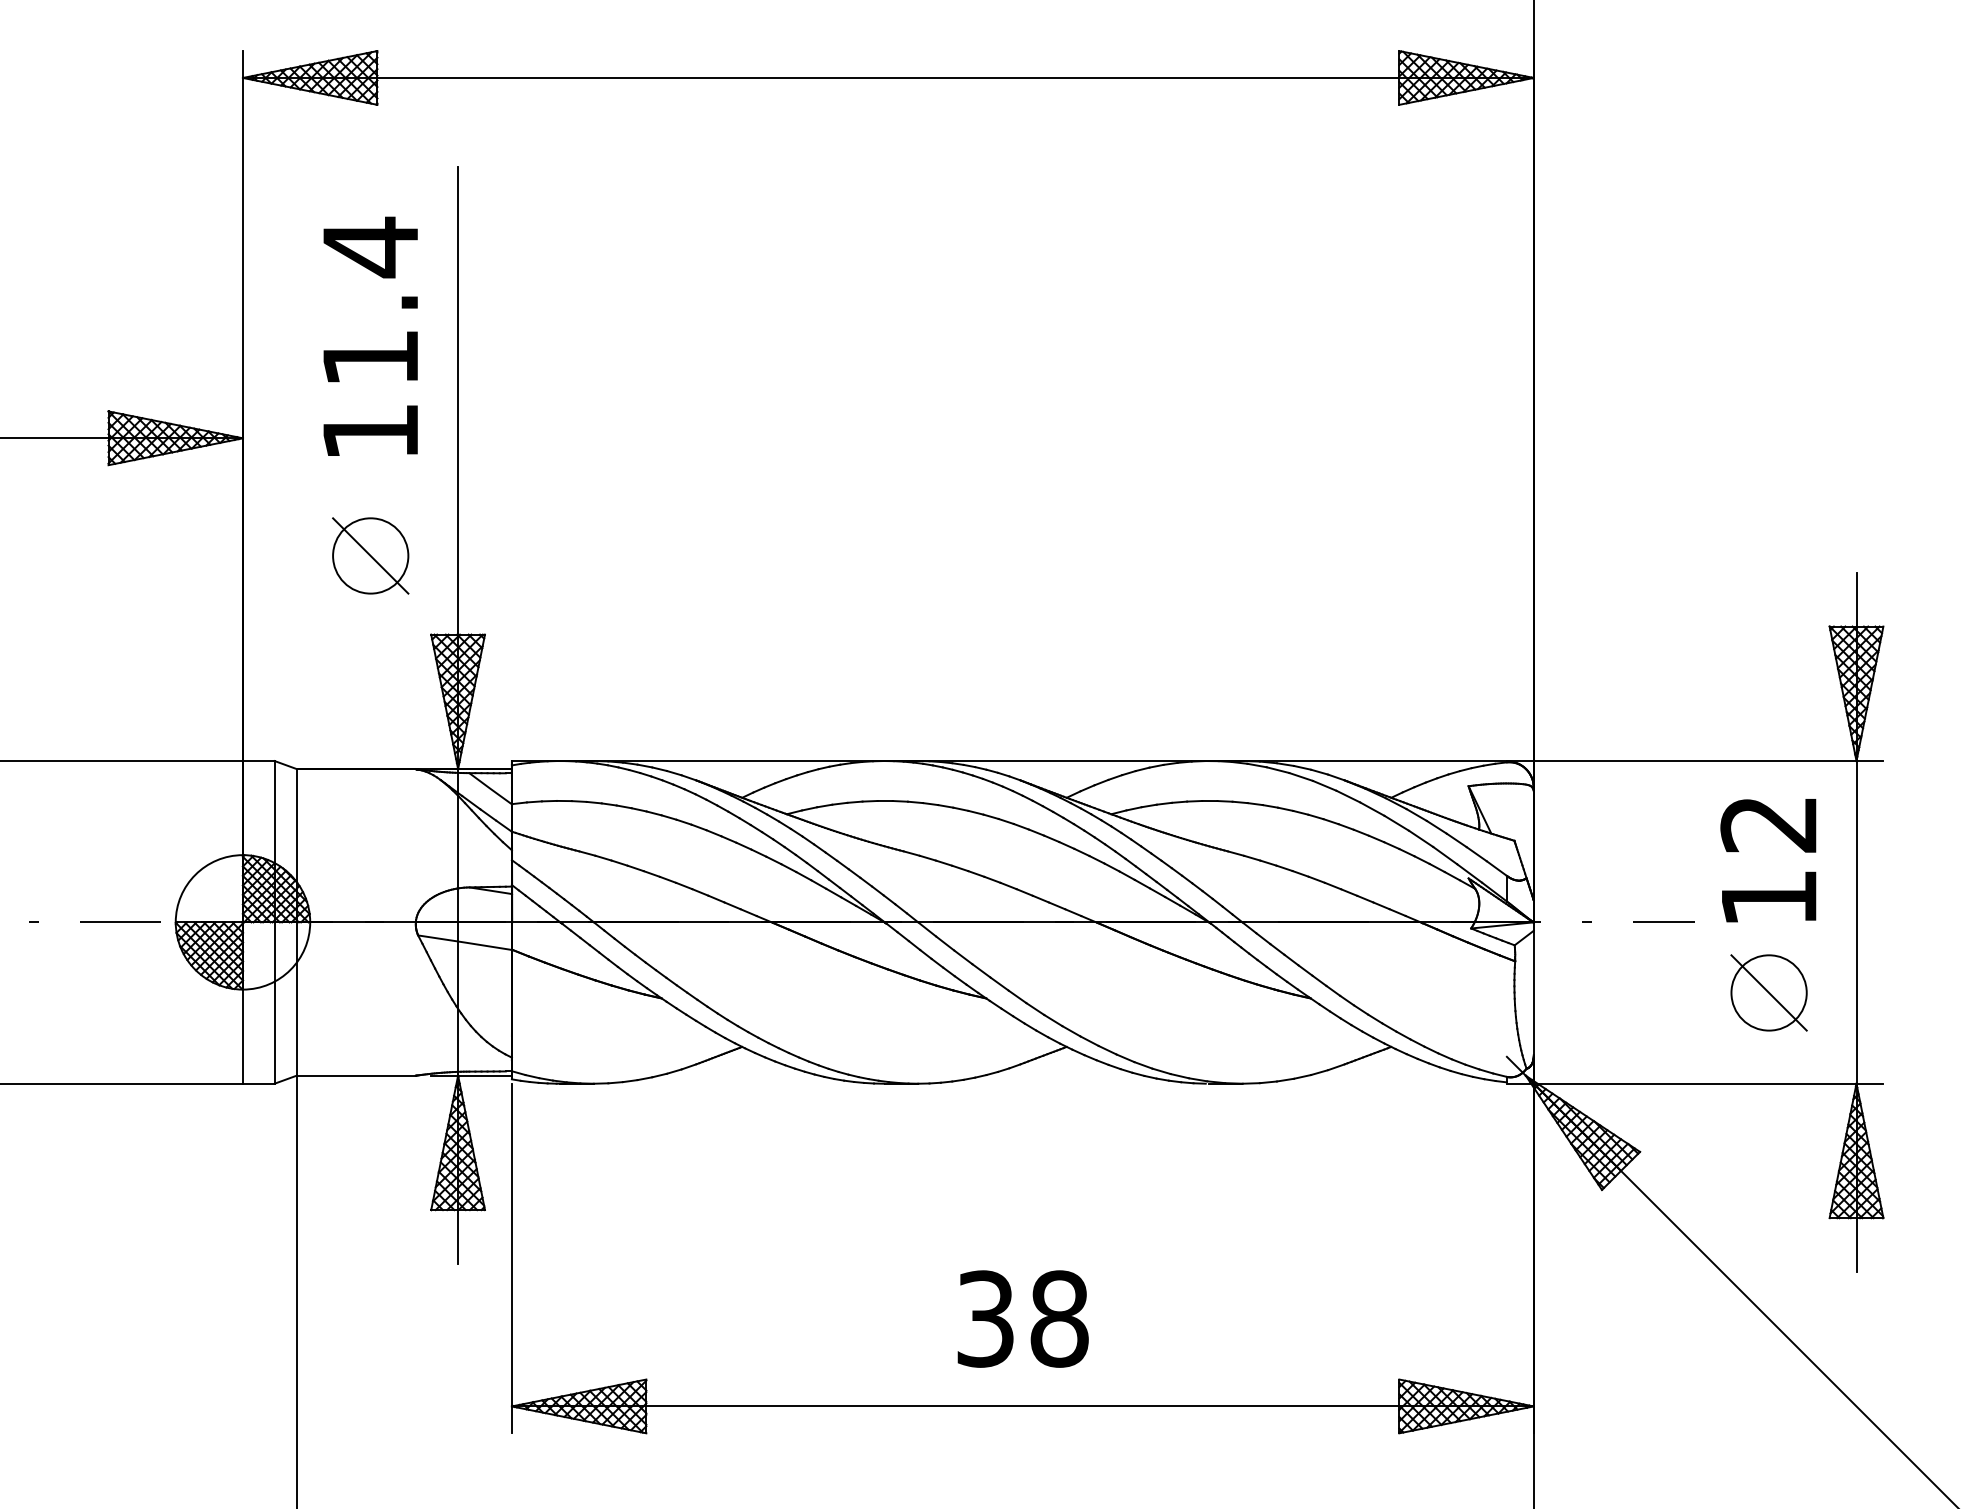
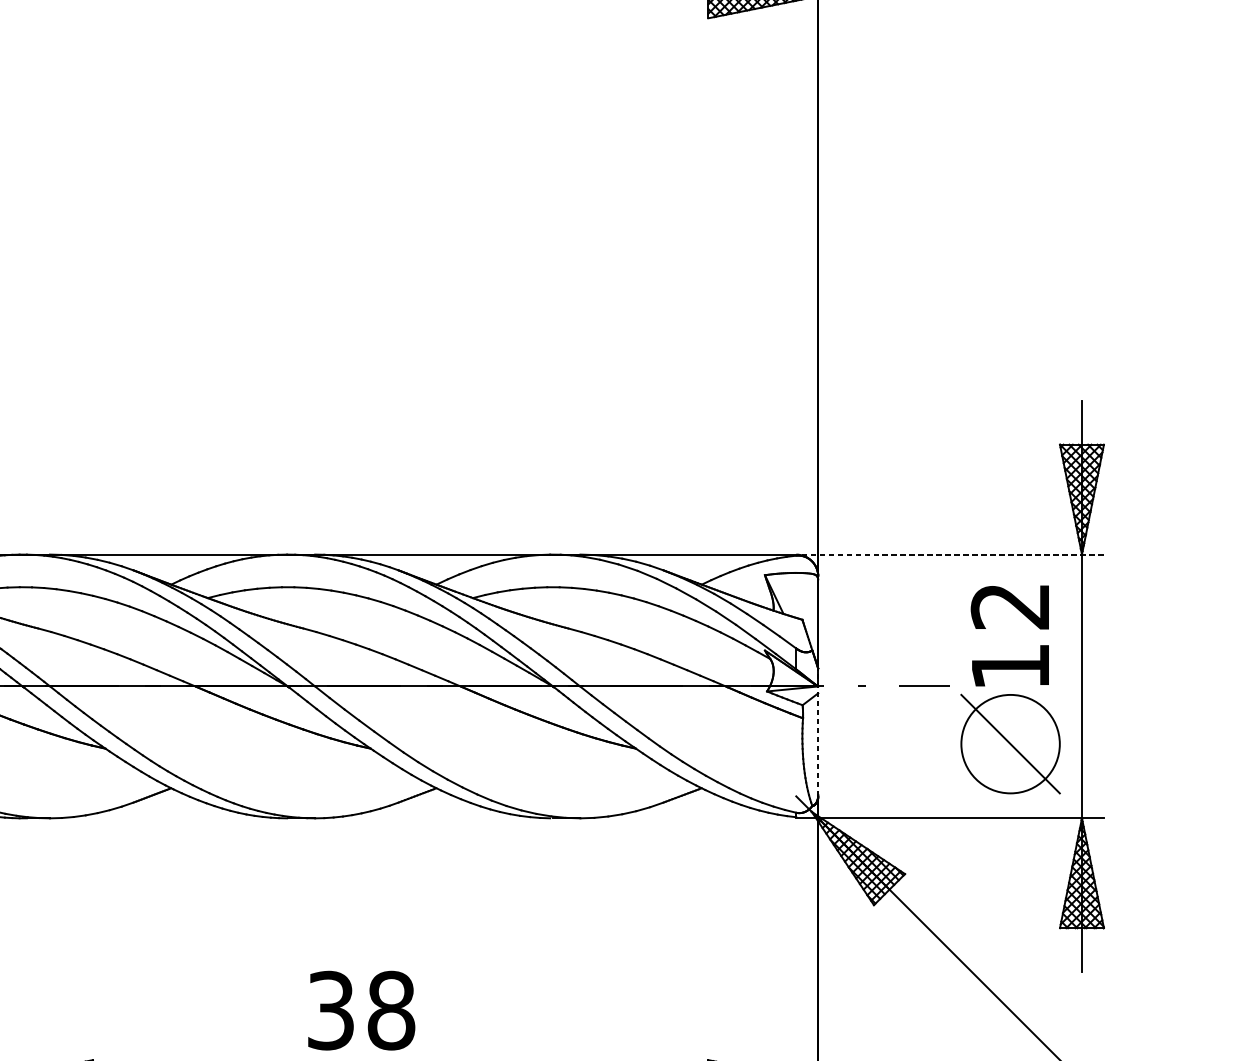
line: (1694, 761) -> (949, 554), solid -> dashed
line: (1533, 978) -> (817, 732), solid -> dashed
part: (1768, 992) -> (1010, 743), size x1.6
text: (1022, 1318) -> (361, 1010), moved

